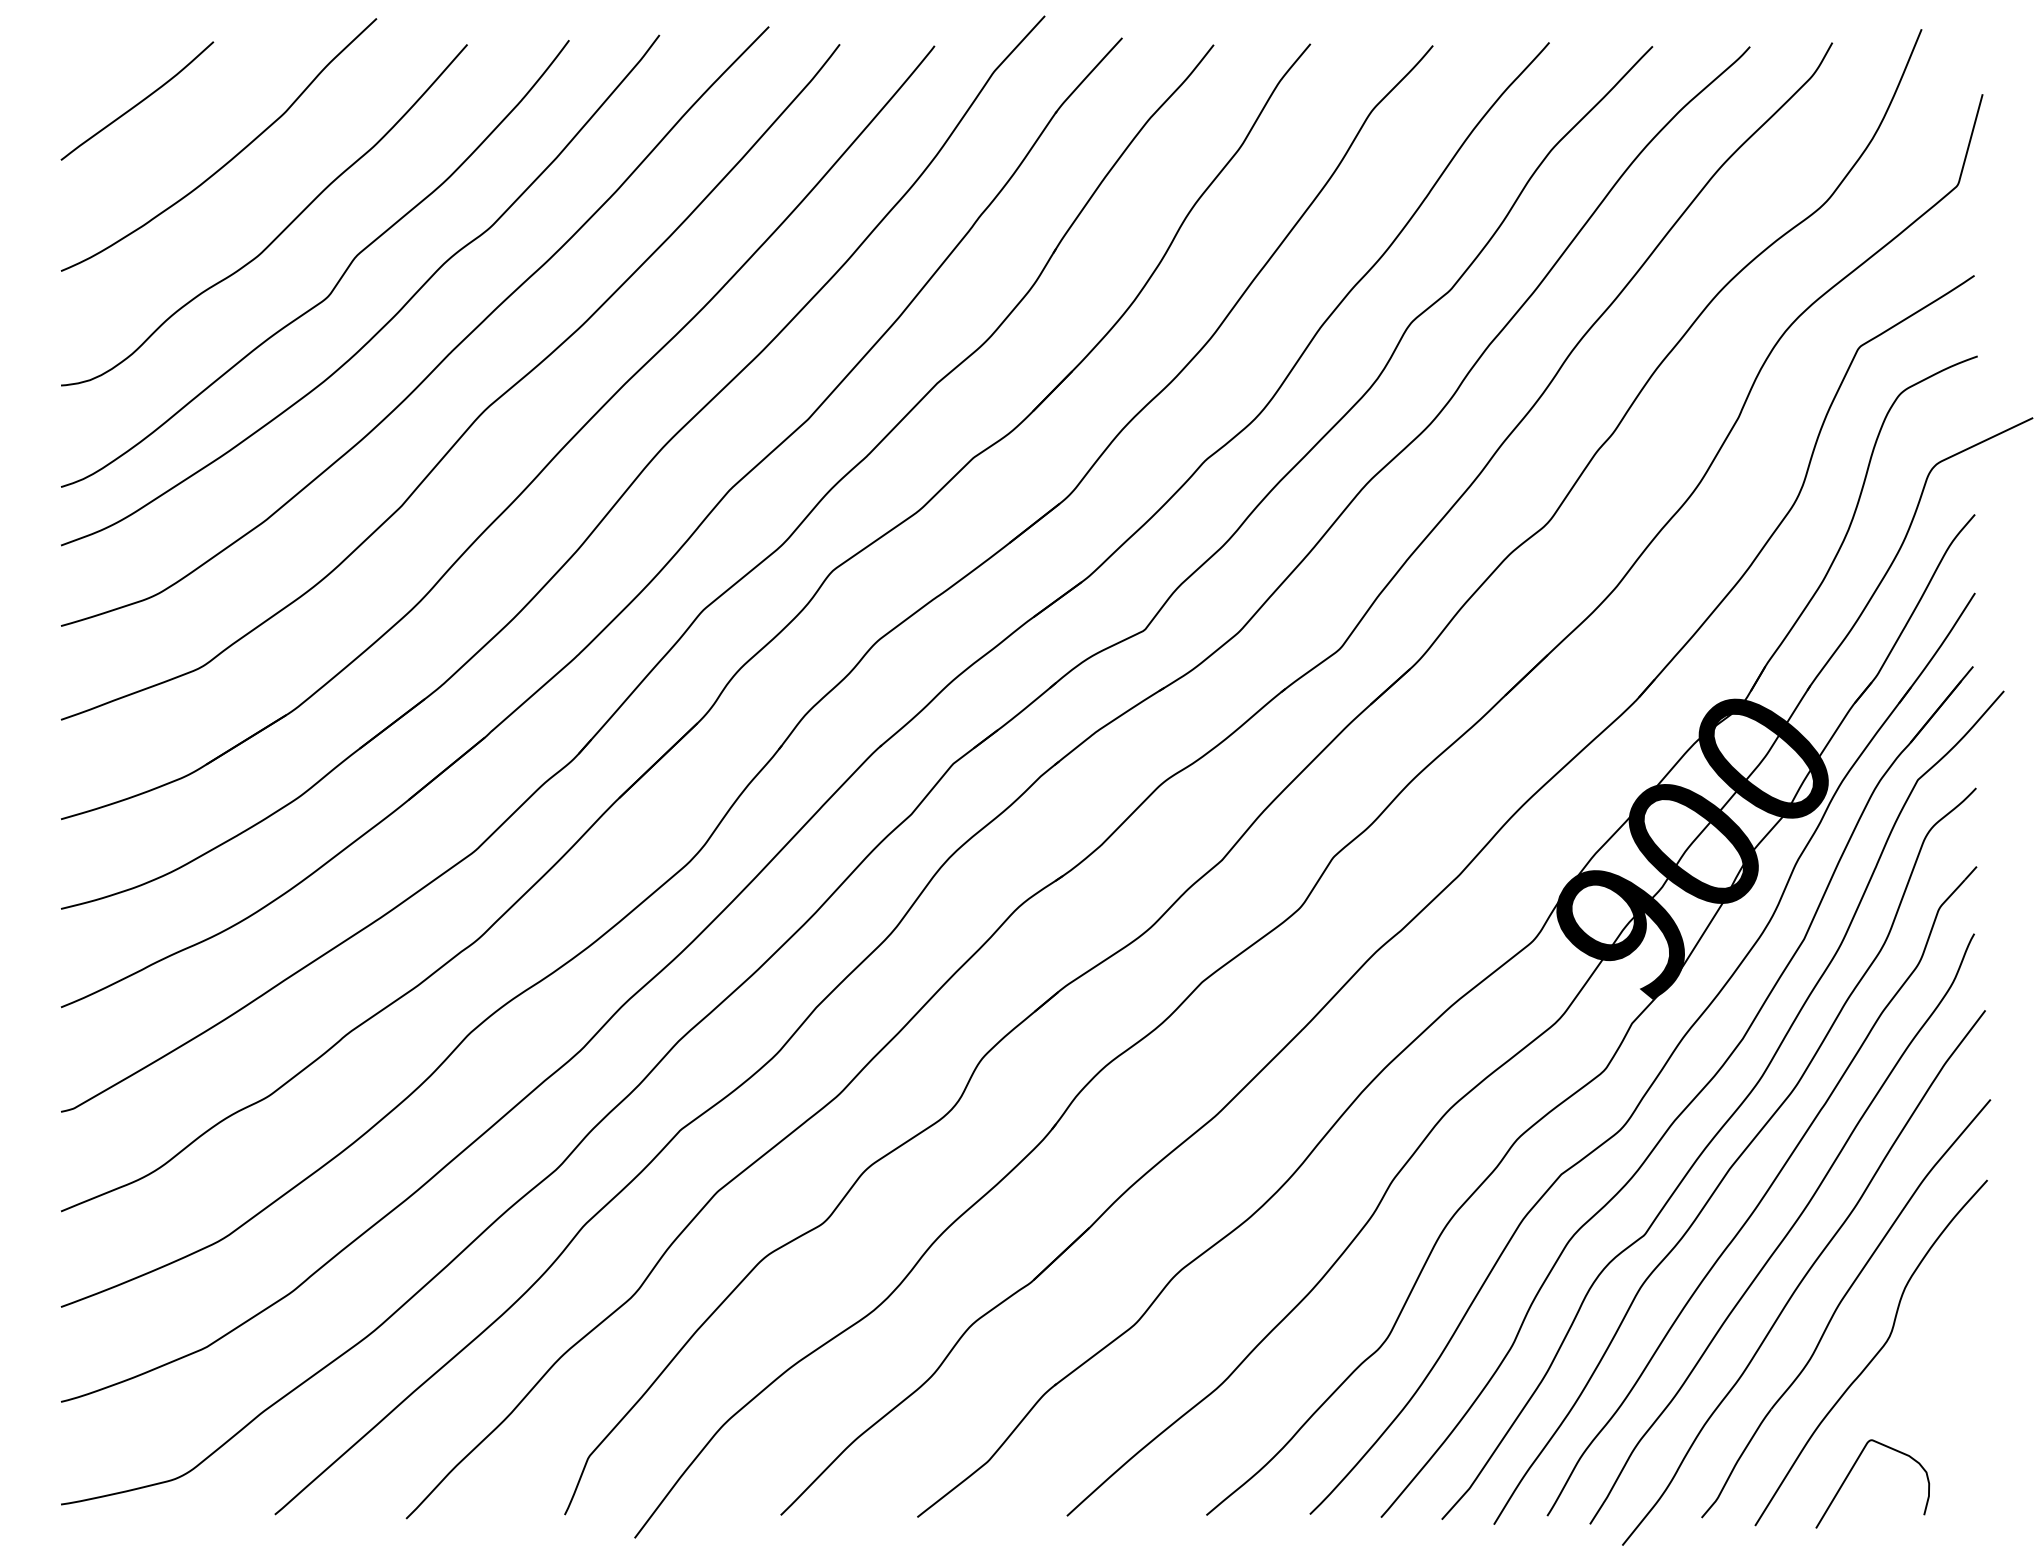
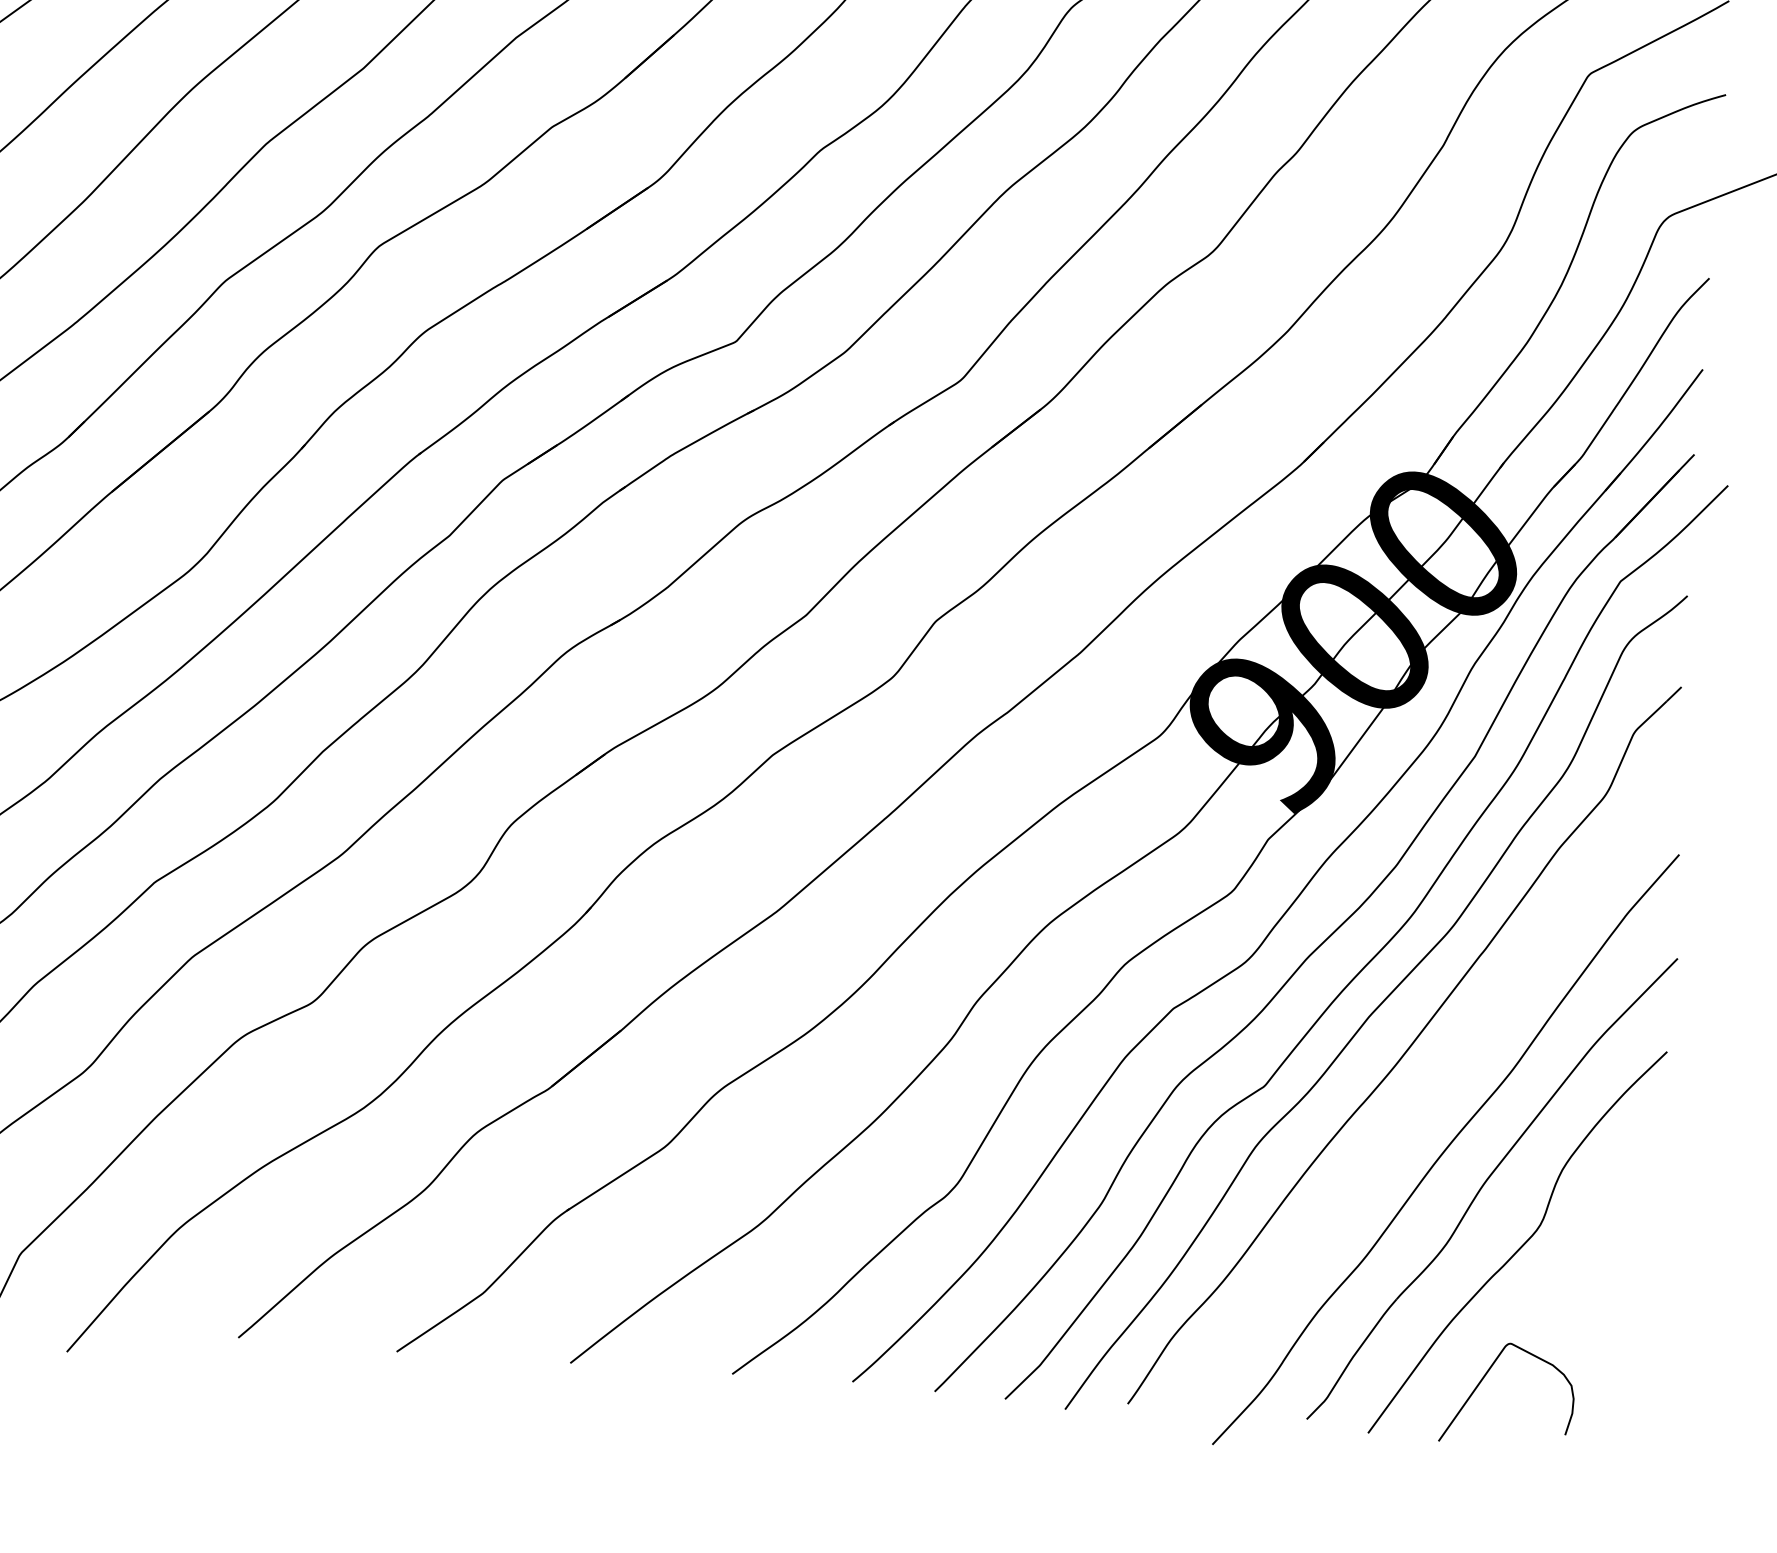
curve: (1786, 1233) -> (1429, 1096), removed

